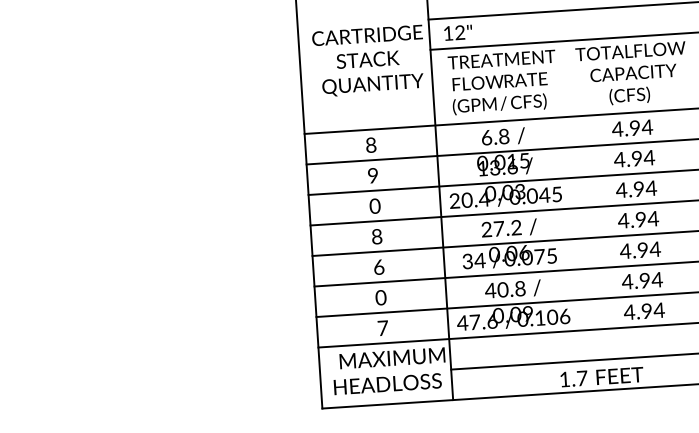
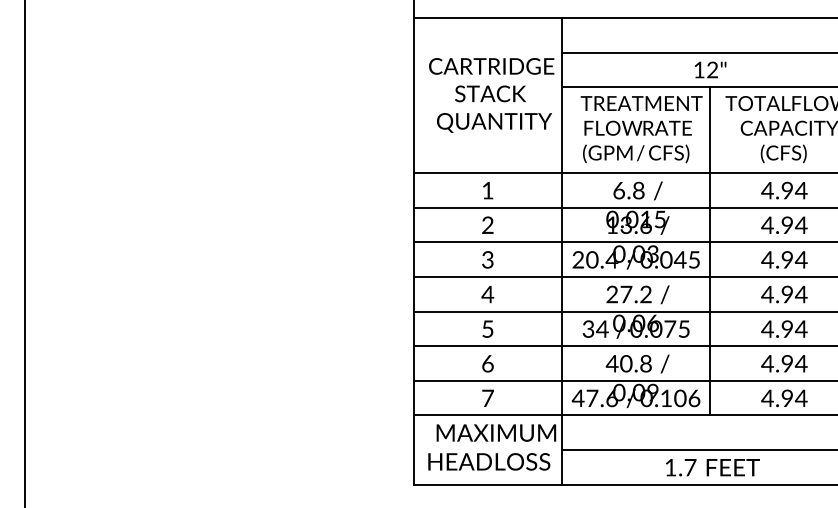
text: (458, 32) -> (710, 69), moved
text: (370, 145) -> (487, 190), 8 -> 1
text: (372, 175) -> (487, 225), 9 -> 2
line: (570, 186) -> (710, 251), added
text: (374, 205) -> (487, 259), 0 -> 3
text: (376, 236) -> (487, 294), 8 -> 4
text: (378, 266) -> (487, 328), 6 -> 5
text: (380, 297) -> (487, 363), 0 -> 6
text: (601, 377) -> (712, 467), moved

